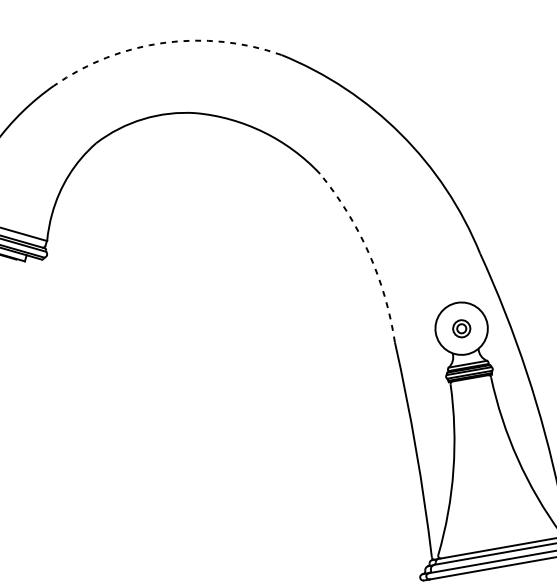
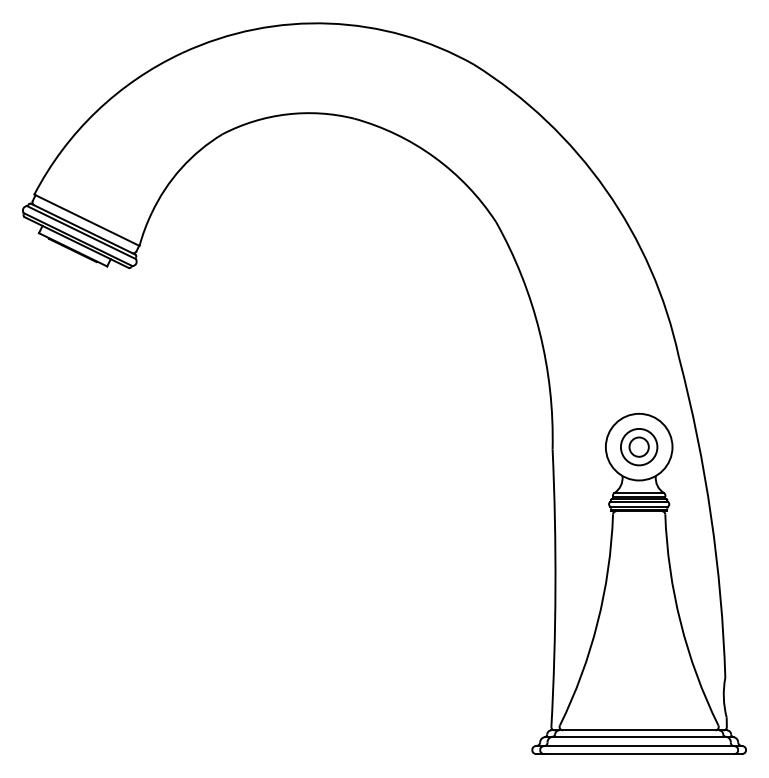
arc: (163, 42) -> (329, 23), dashed -> solid
arc: (368, 253) -> (539, 332), dashed -> solid
part: (461, 328) -> (639, 447), size x1.67

